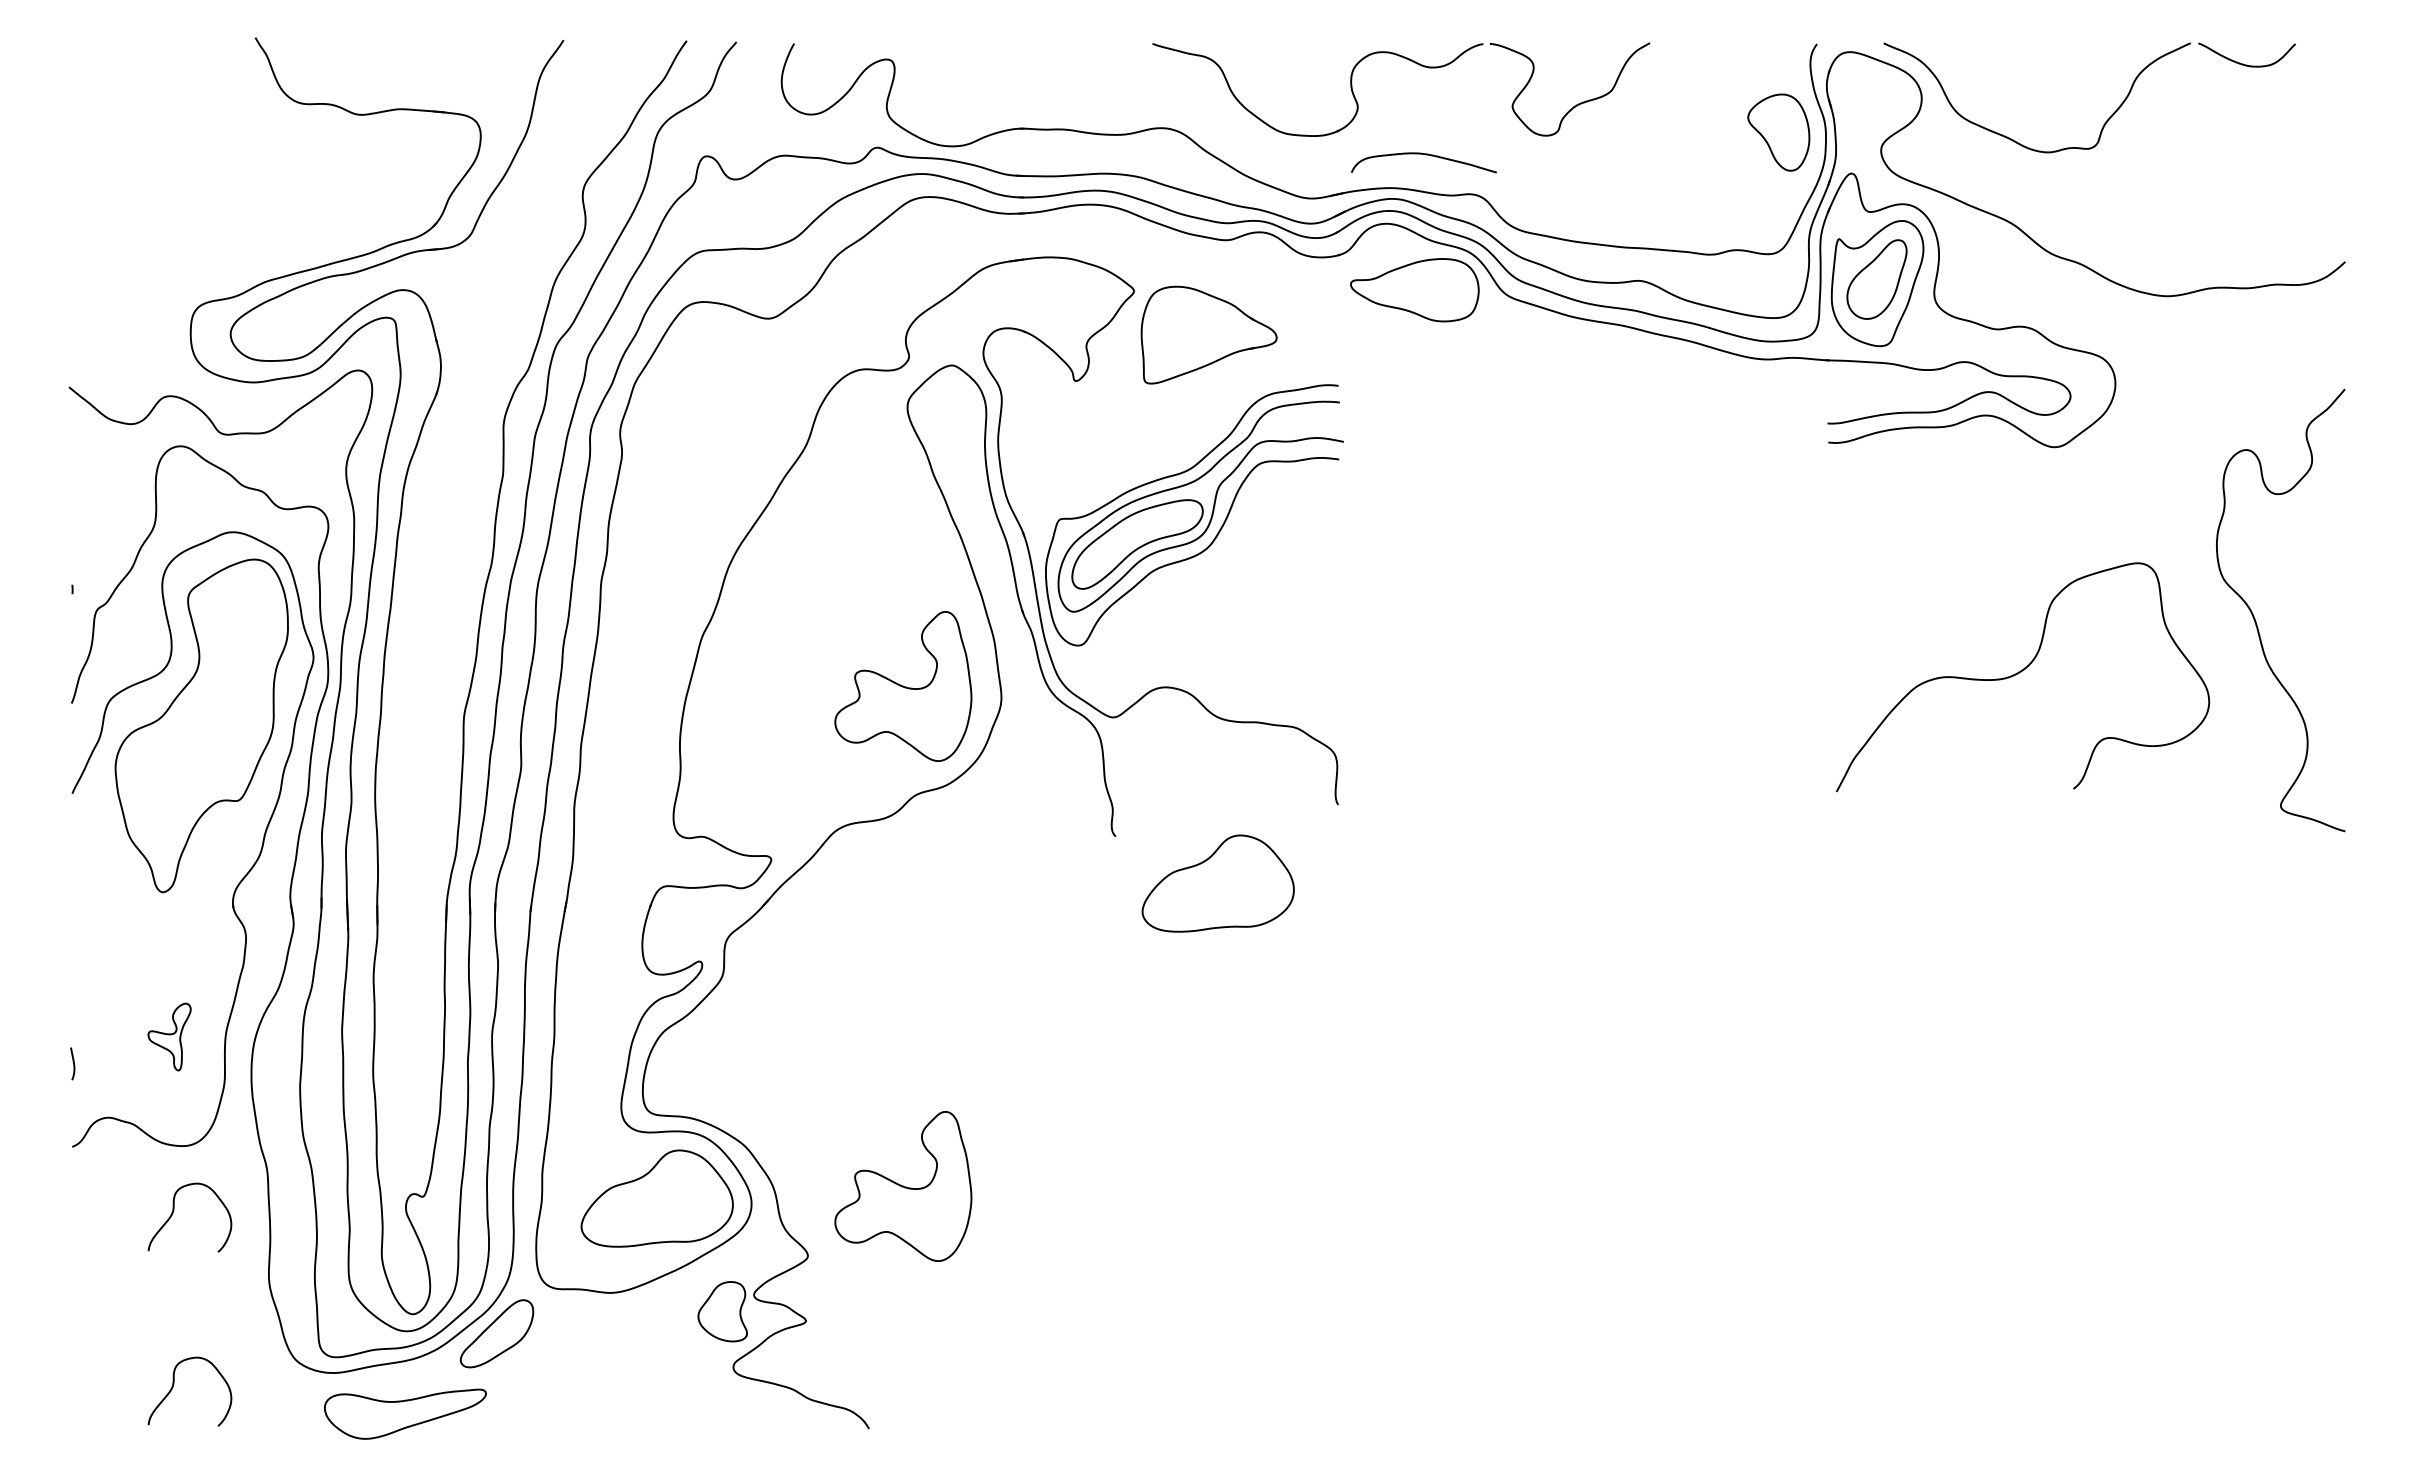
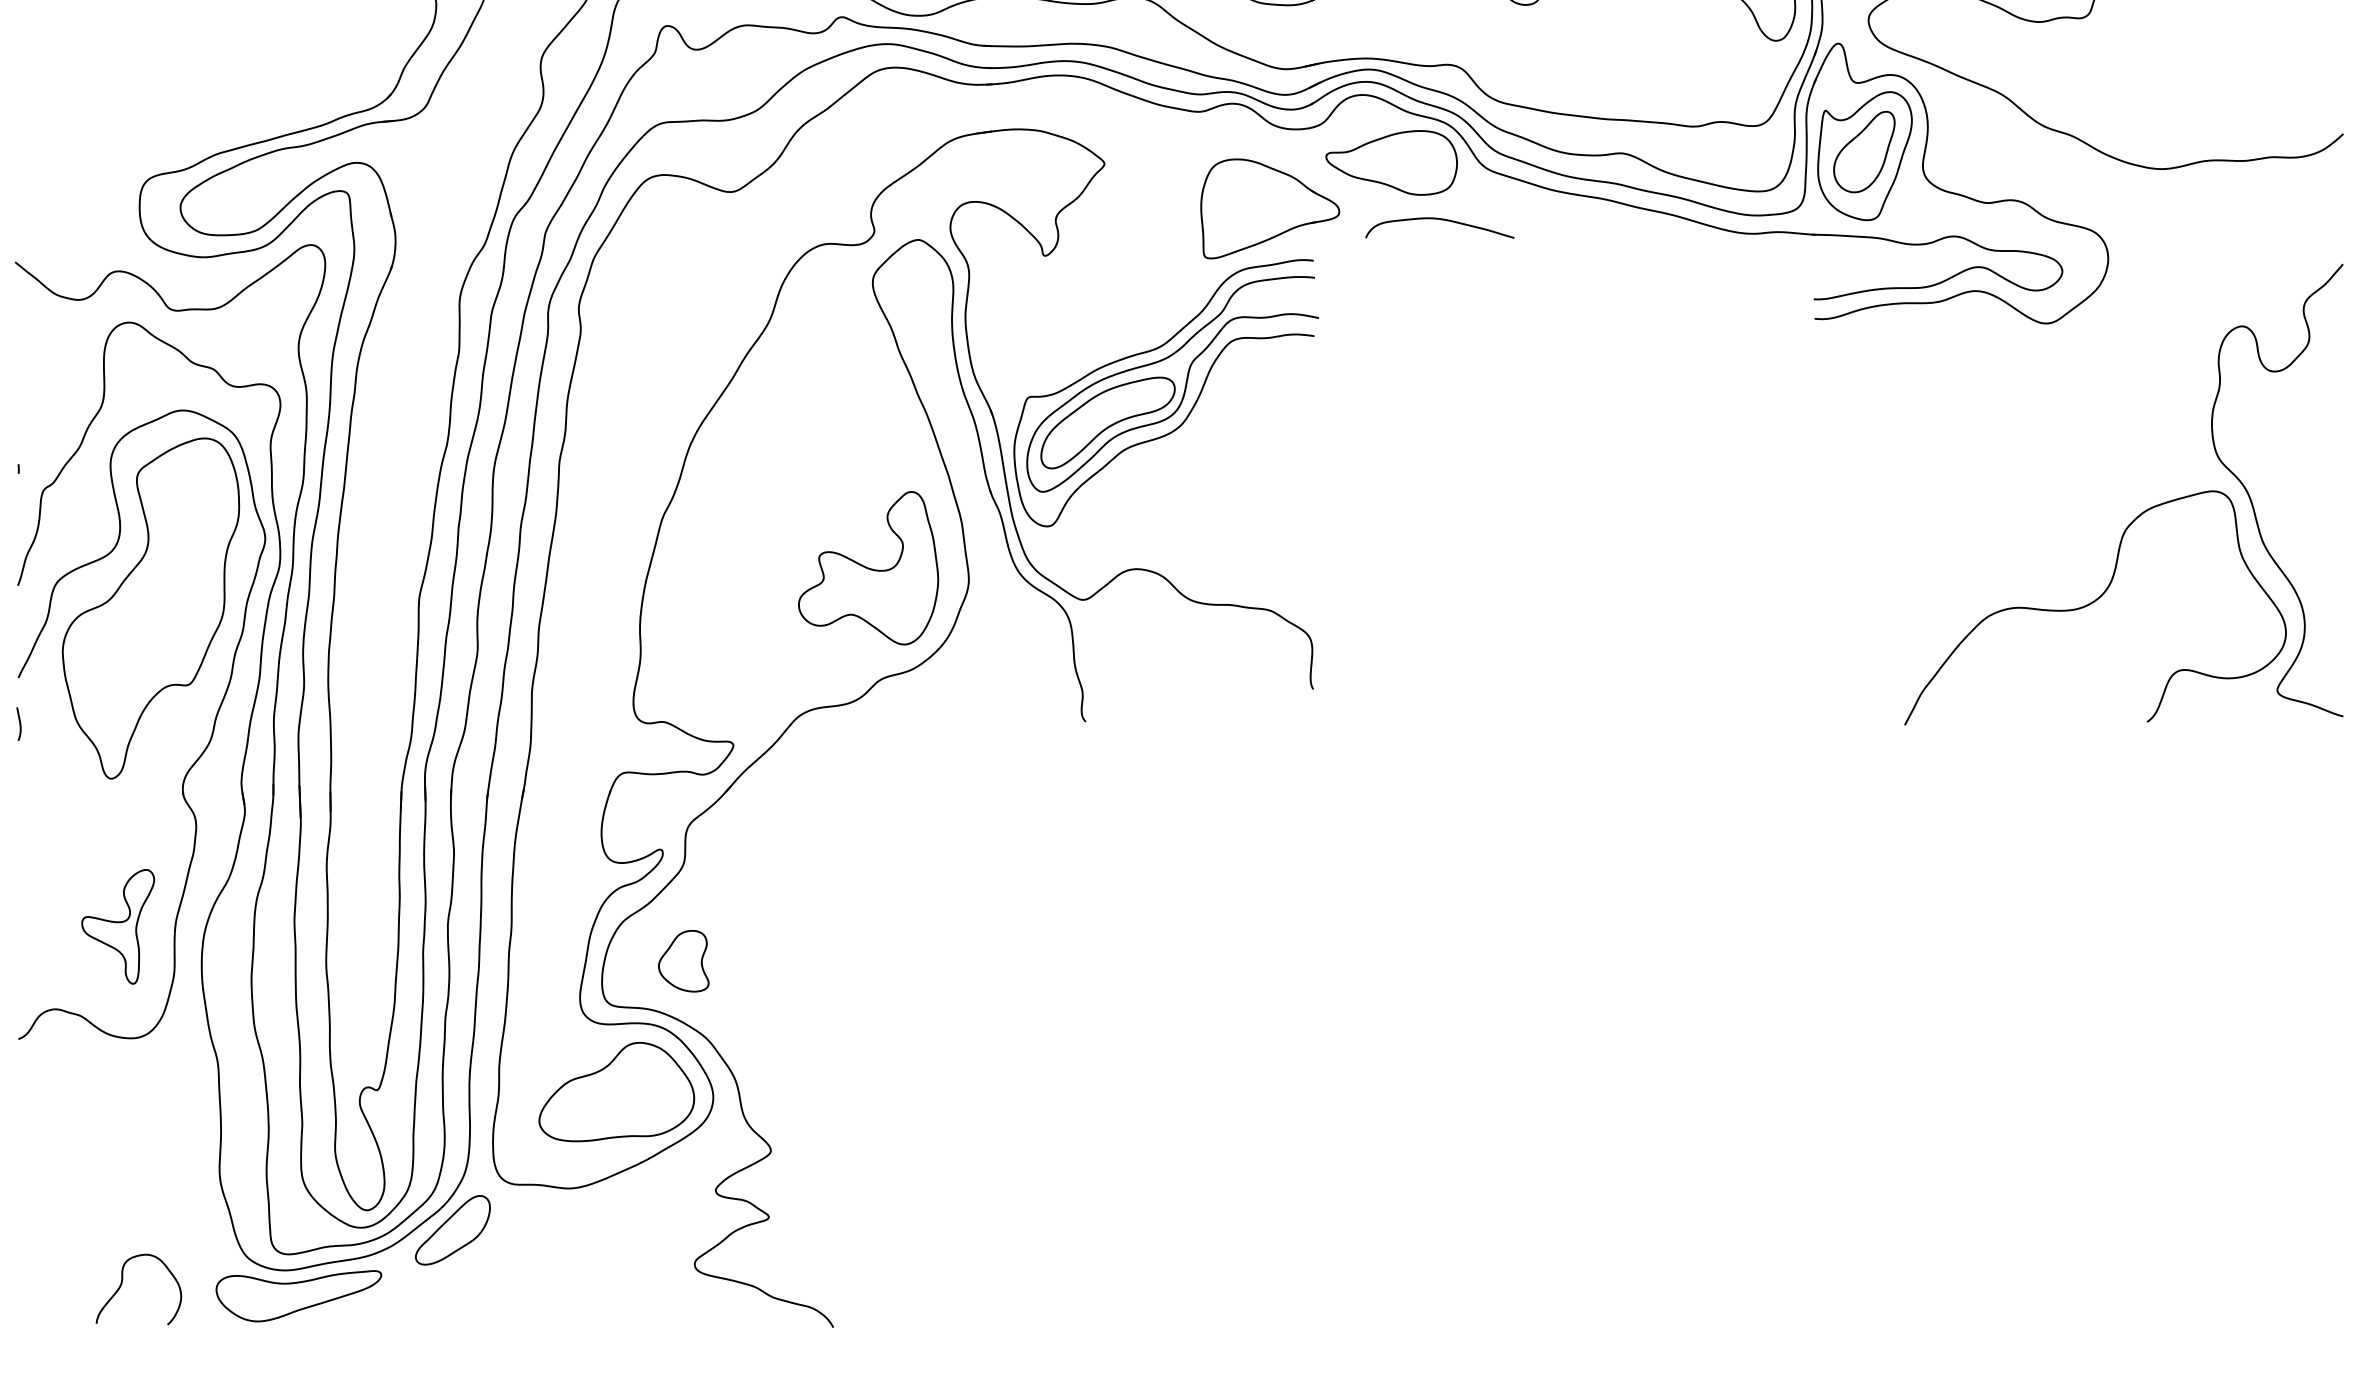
curve: (1425, 155) -> (1441, 220), moved
part: (1208, 334) -> (1269, 208), moved
curve: (2021, 672) -> (2093, 603), moved
part: (1217, 883) -> (1189, 769), removed
part: (169, 1036) -> (117, 926), size x1.67
curve: (73, 1063) -> (19, 723), moved
part: (903, 1186) -> (868, 1079), removed
curve: (173, 1213) -> (122, 1107), removed
part: (722, 1311) -> (683, 961), moved
part: (405, 1413) -> (298, 1295), moved

